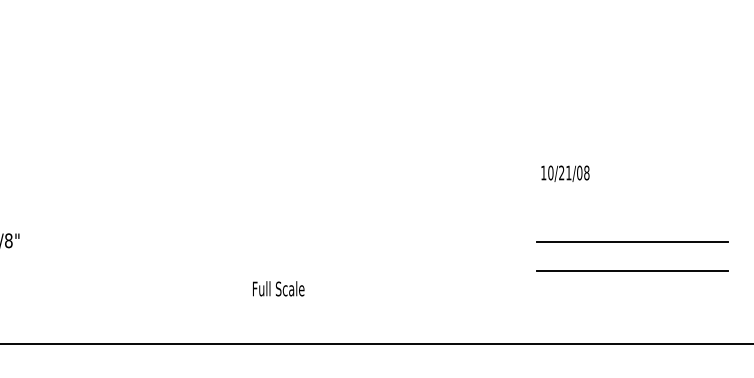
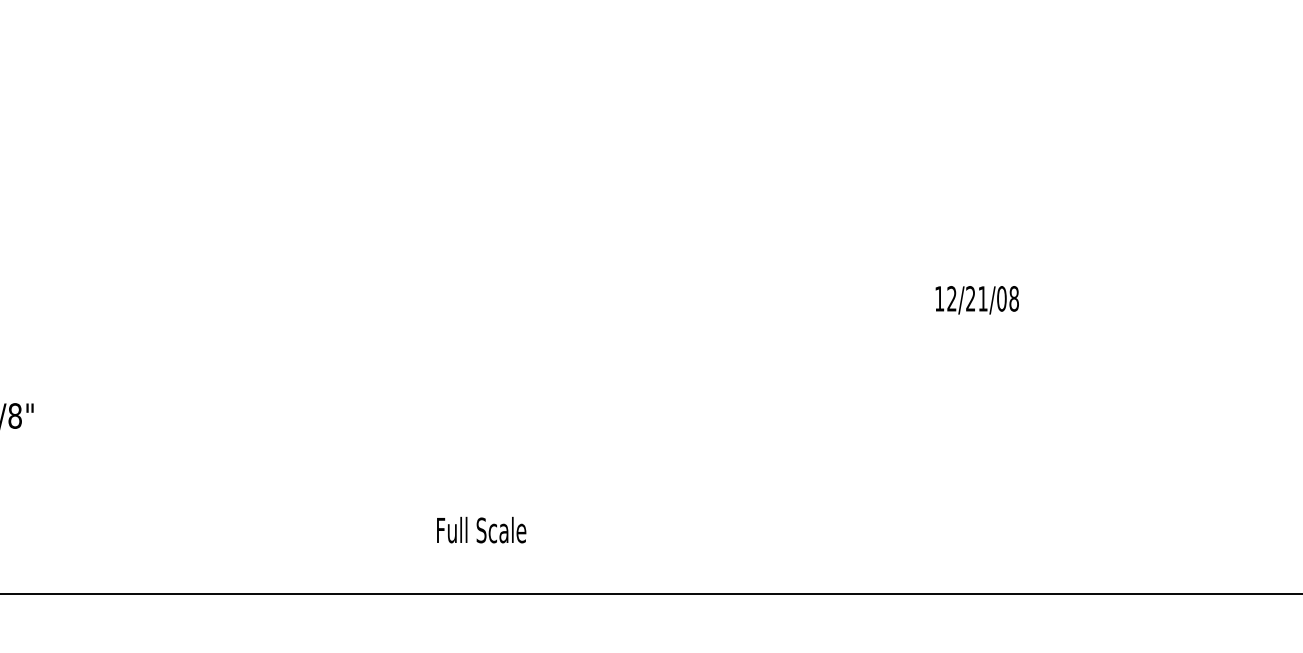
text: (550, 172) -> (951, 297), 10/21/08 -> 12/21/08
line: (631, 242) -> (1091, 418), removed
line: (632, 270) -> (1093, 467), removed
text: (278, 288) -> (481, 529), moved

